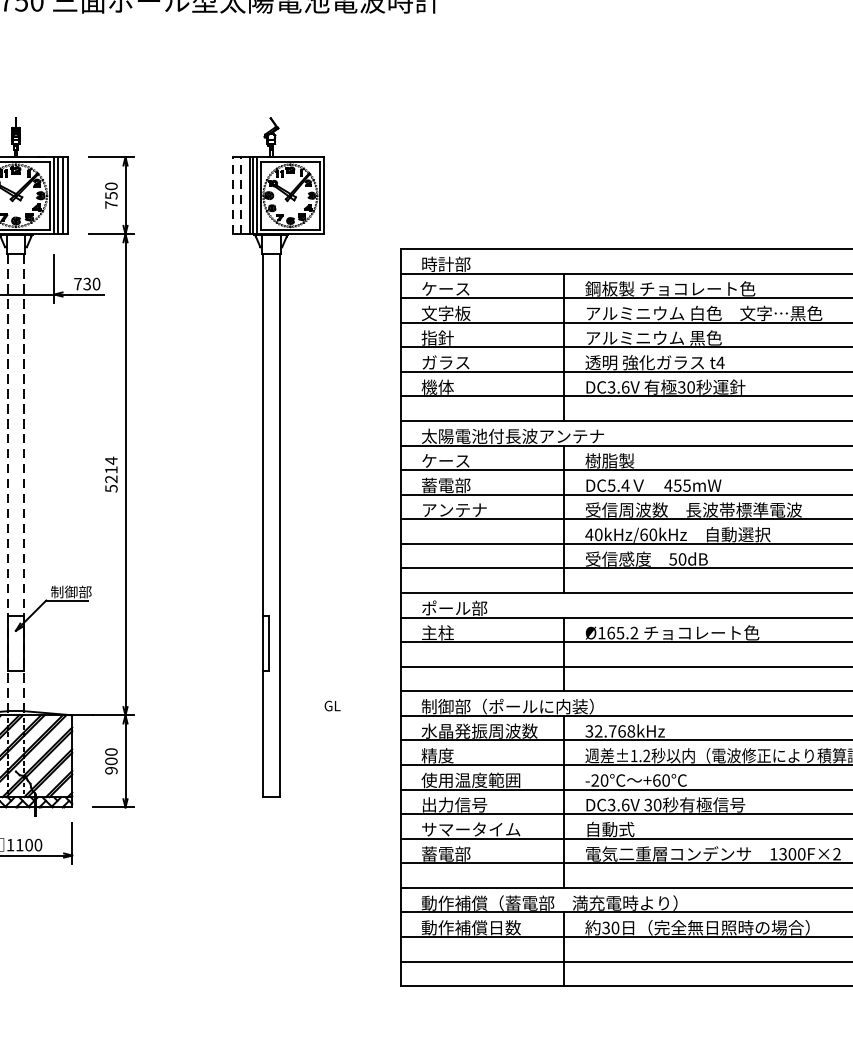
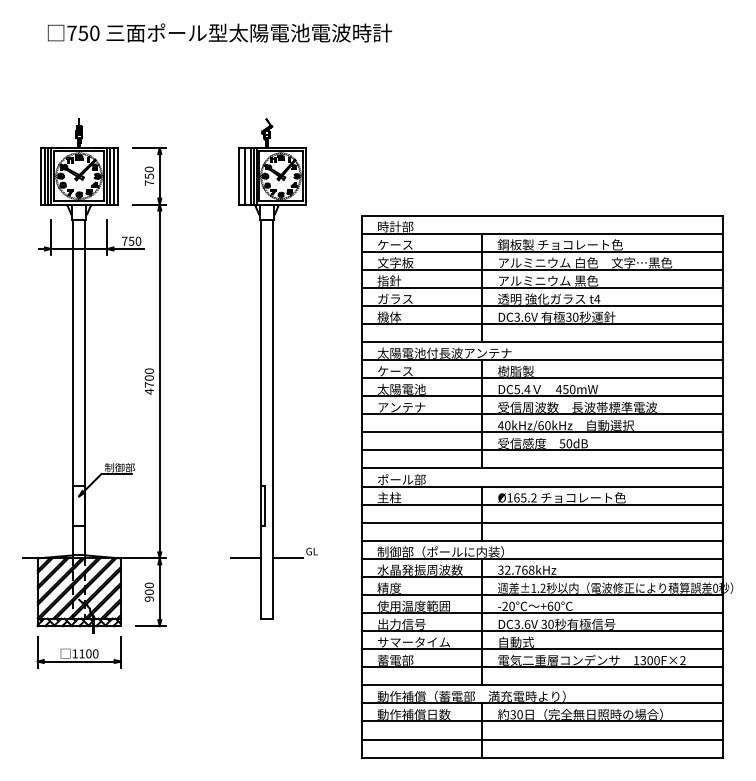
line: (232, 194) -> (238, 175), dashed -> solid
line: (240, 194) -> (244, 175), dashed -> solid
text: (87, 282) -> (131, 240), 730 -> 750
text: (110, 474) -> (148, 381), 5214 -> 4700
text: (454, 484) -> (401, 388), 蓄電部 -> 太陽電池
line: (8, 485) -> (73, 389), dashed -> solid
line: (24, 485) -> (85, 389), dashed -> solid
text: (686, 485) -> (572, 389), 455mW -> 450mW
line: (242, 715) -> (245, 558), added
line: (300, 715) -> (288, 558), added

